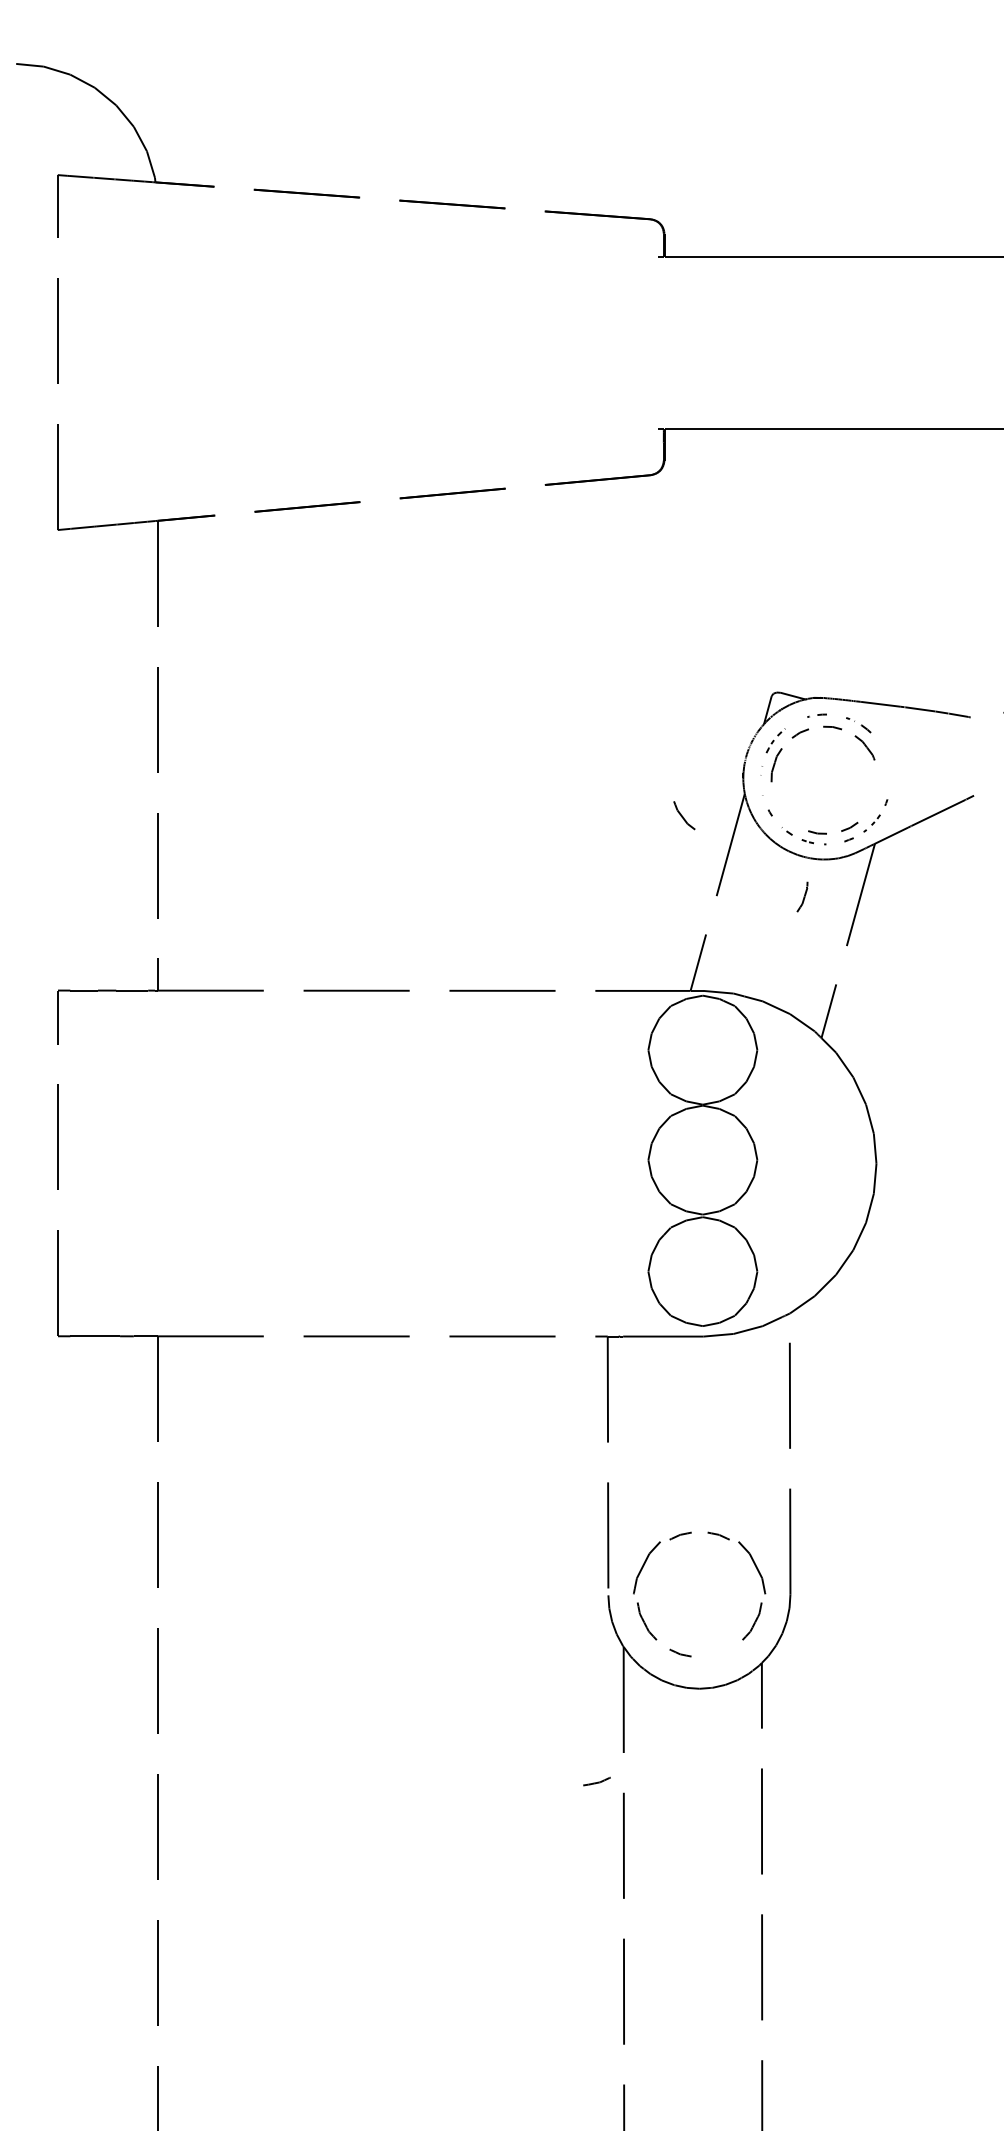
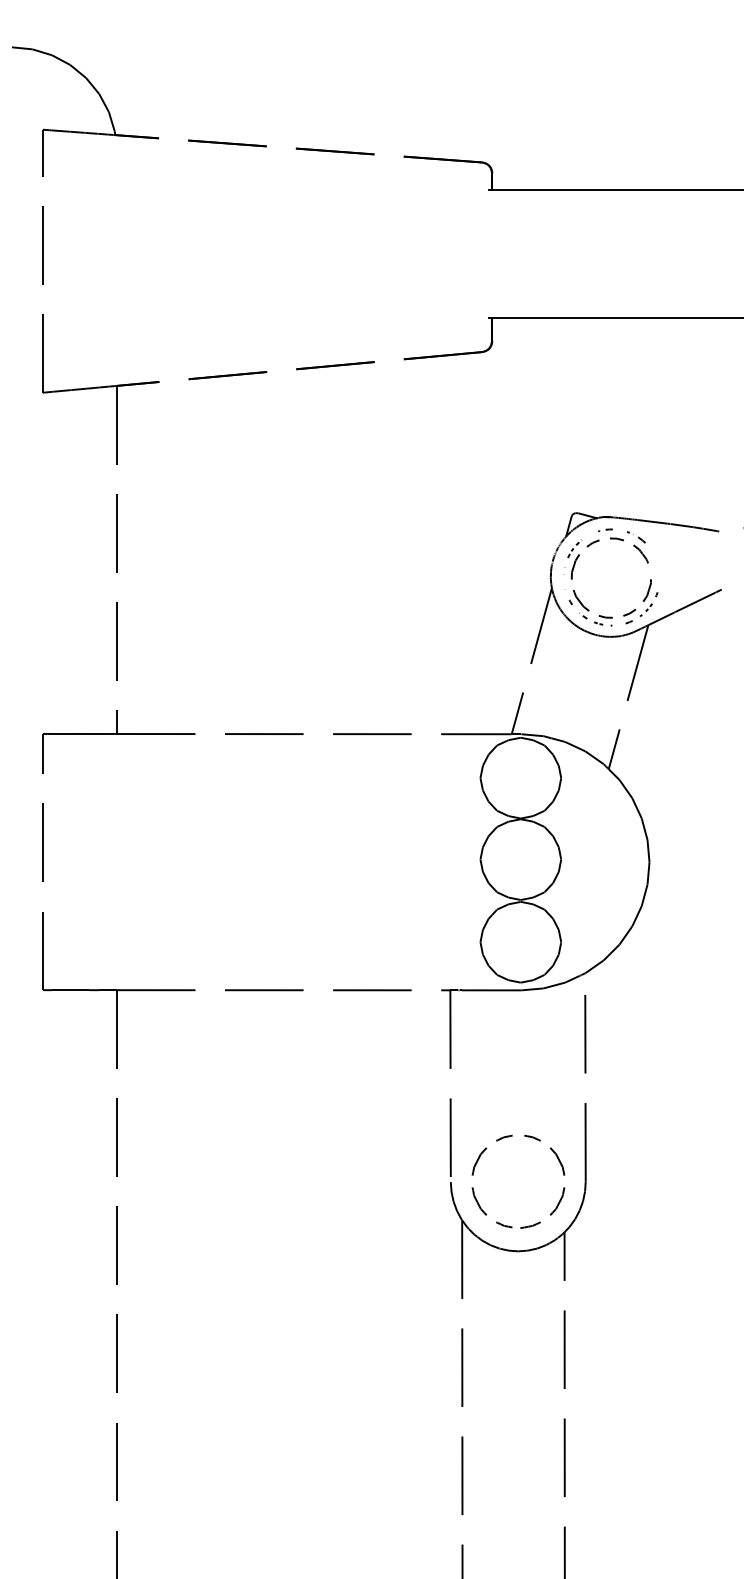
part: (684, 815) -> (581, 600), moved
part: (802, 896) -> (647, 590), moved
part: (647, 1567) -> (479, 1161), size x0.71
part: (752, 1567) -> (557, 1161), size x0.71
part: (596, 1781) -> (530, 1225), moved

